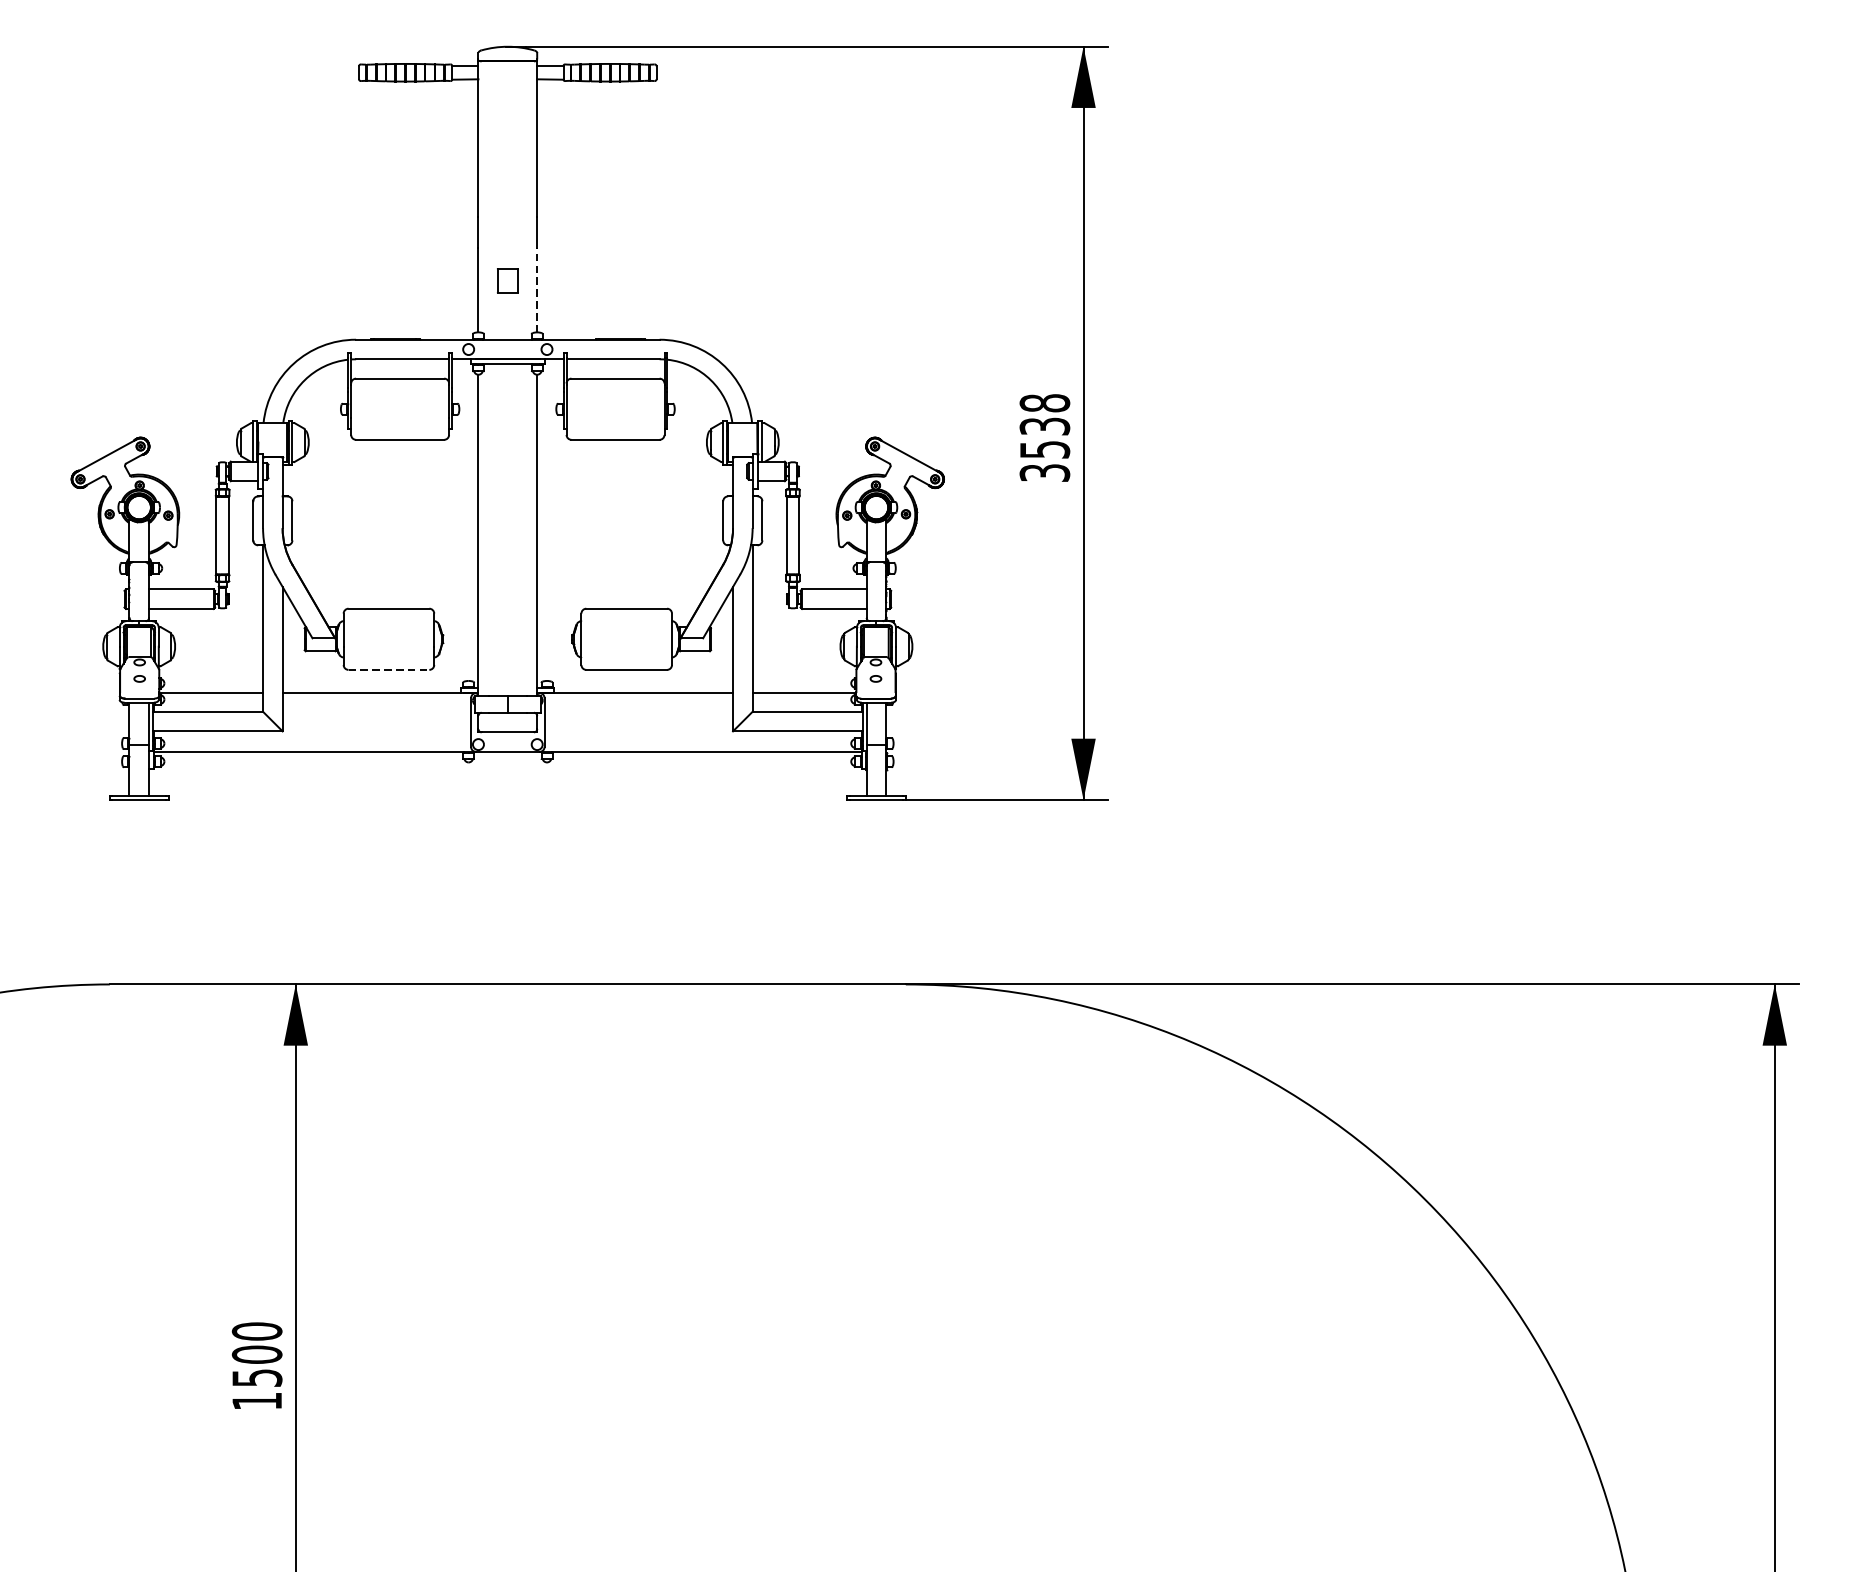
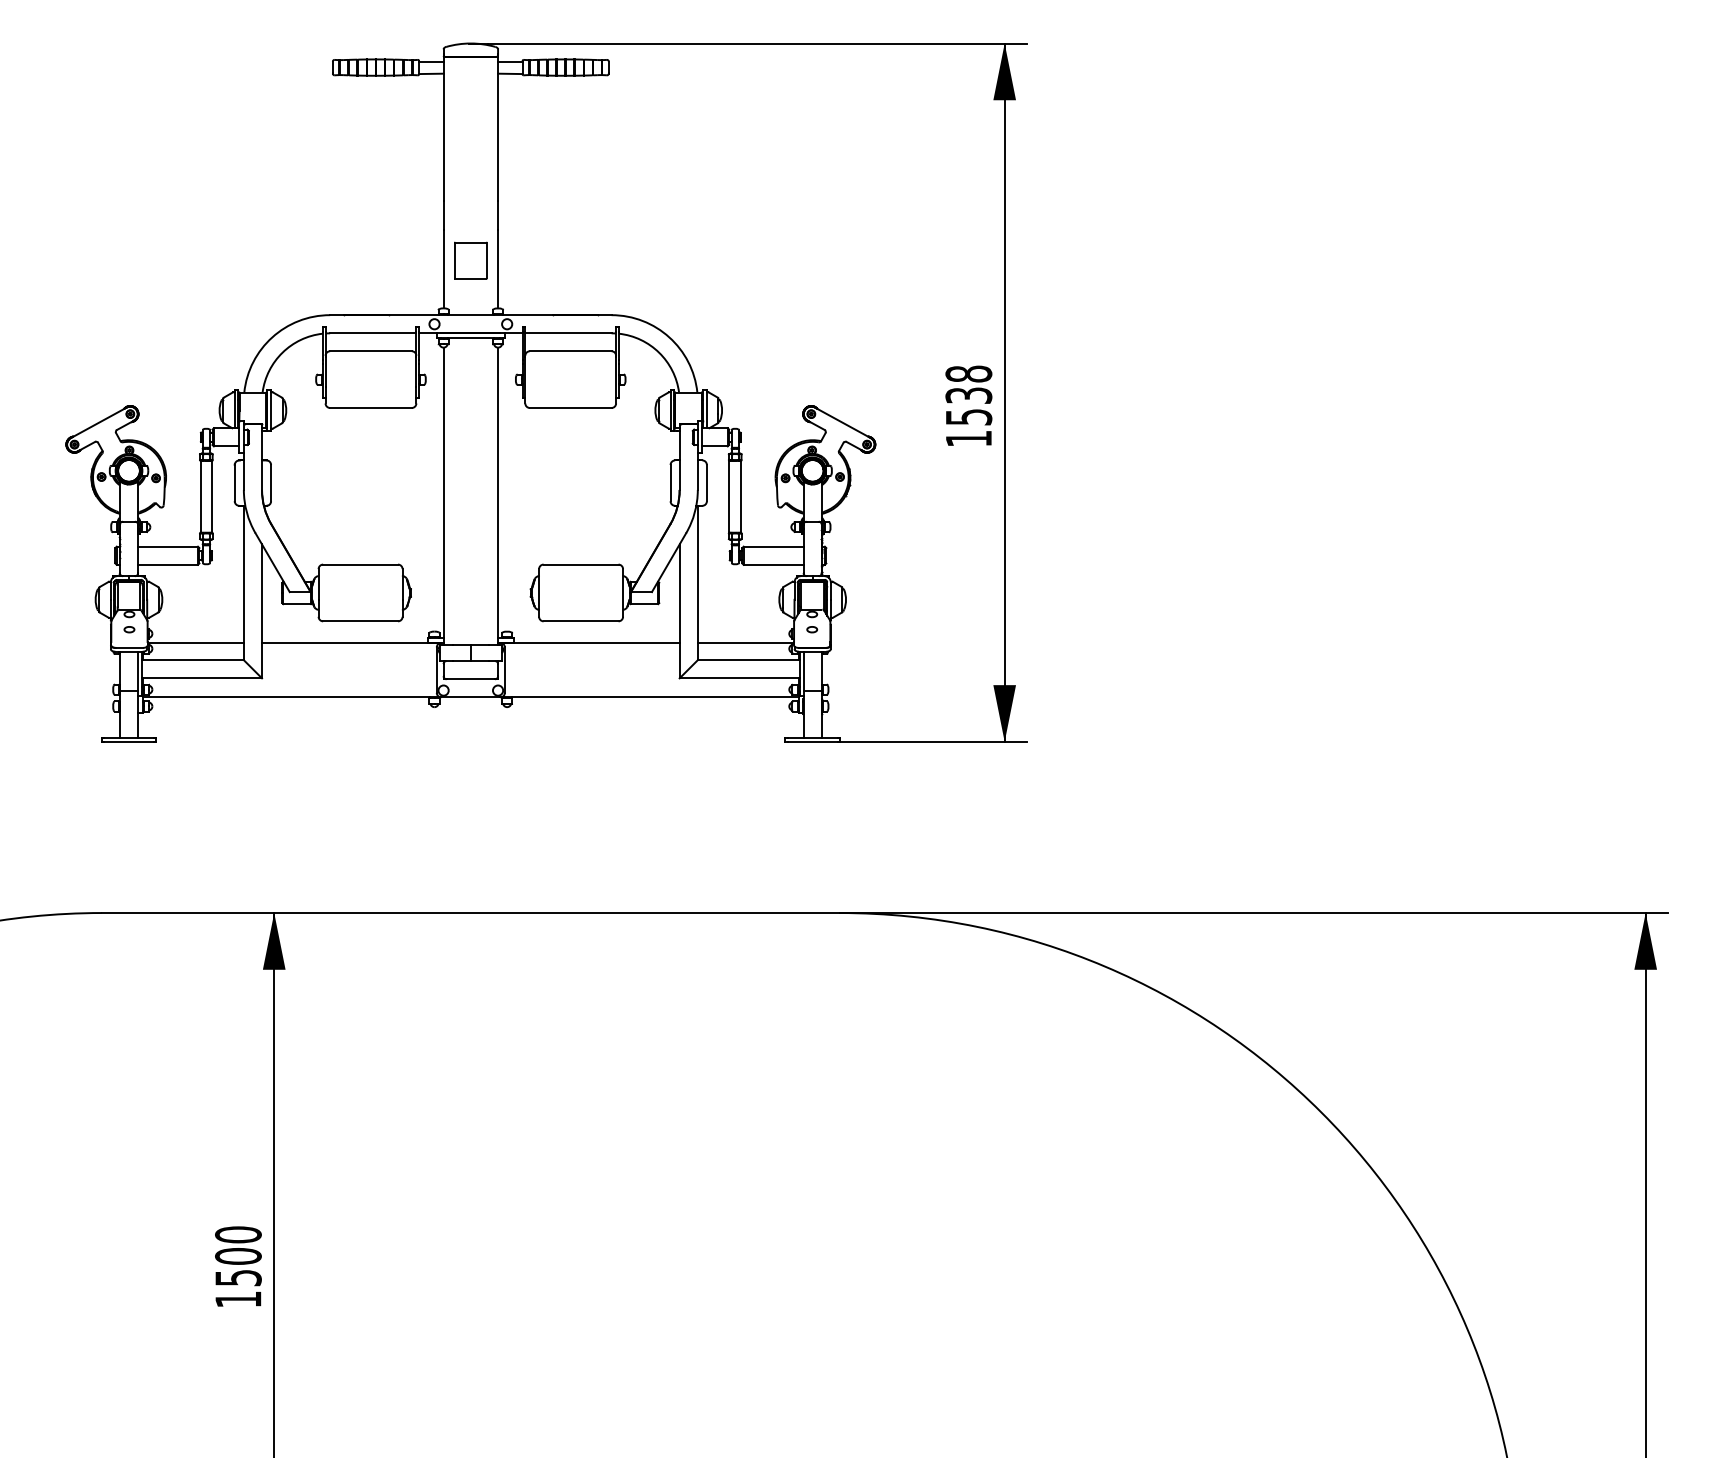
part: (507, 280) -> (470, 260), size x1.67
line: (537, 289) -> (498, 268), dashed -> solid
text: (1044, 472) -> (968, 438), 3538 -> 1538
line: (389, 670) -> (361, 621), dashed -> solid

